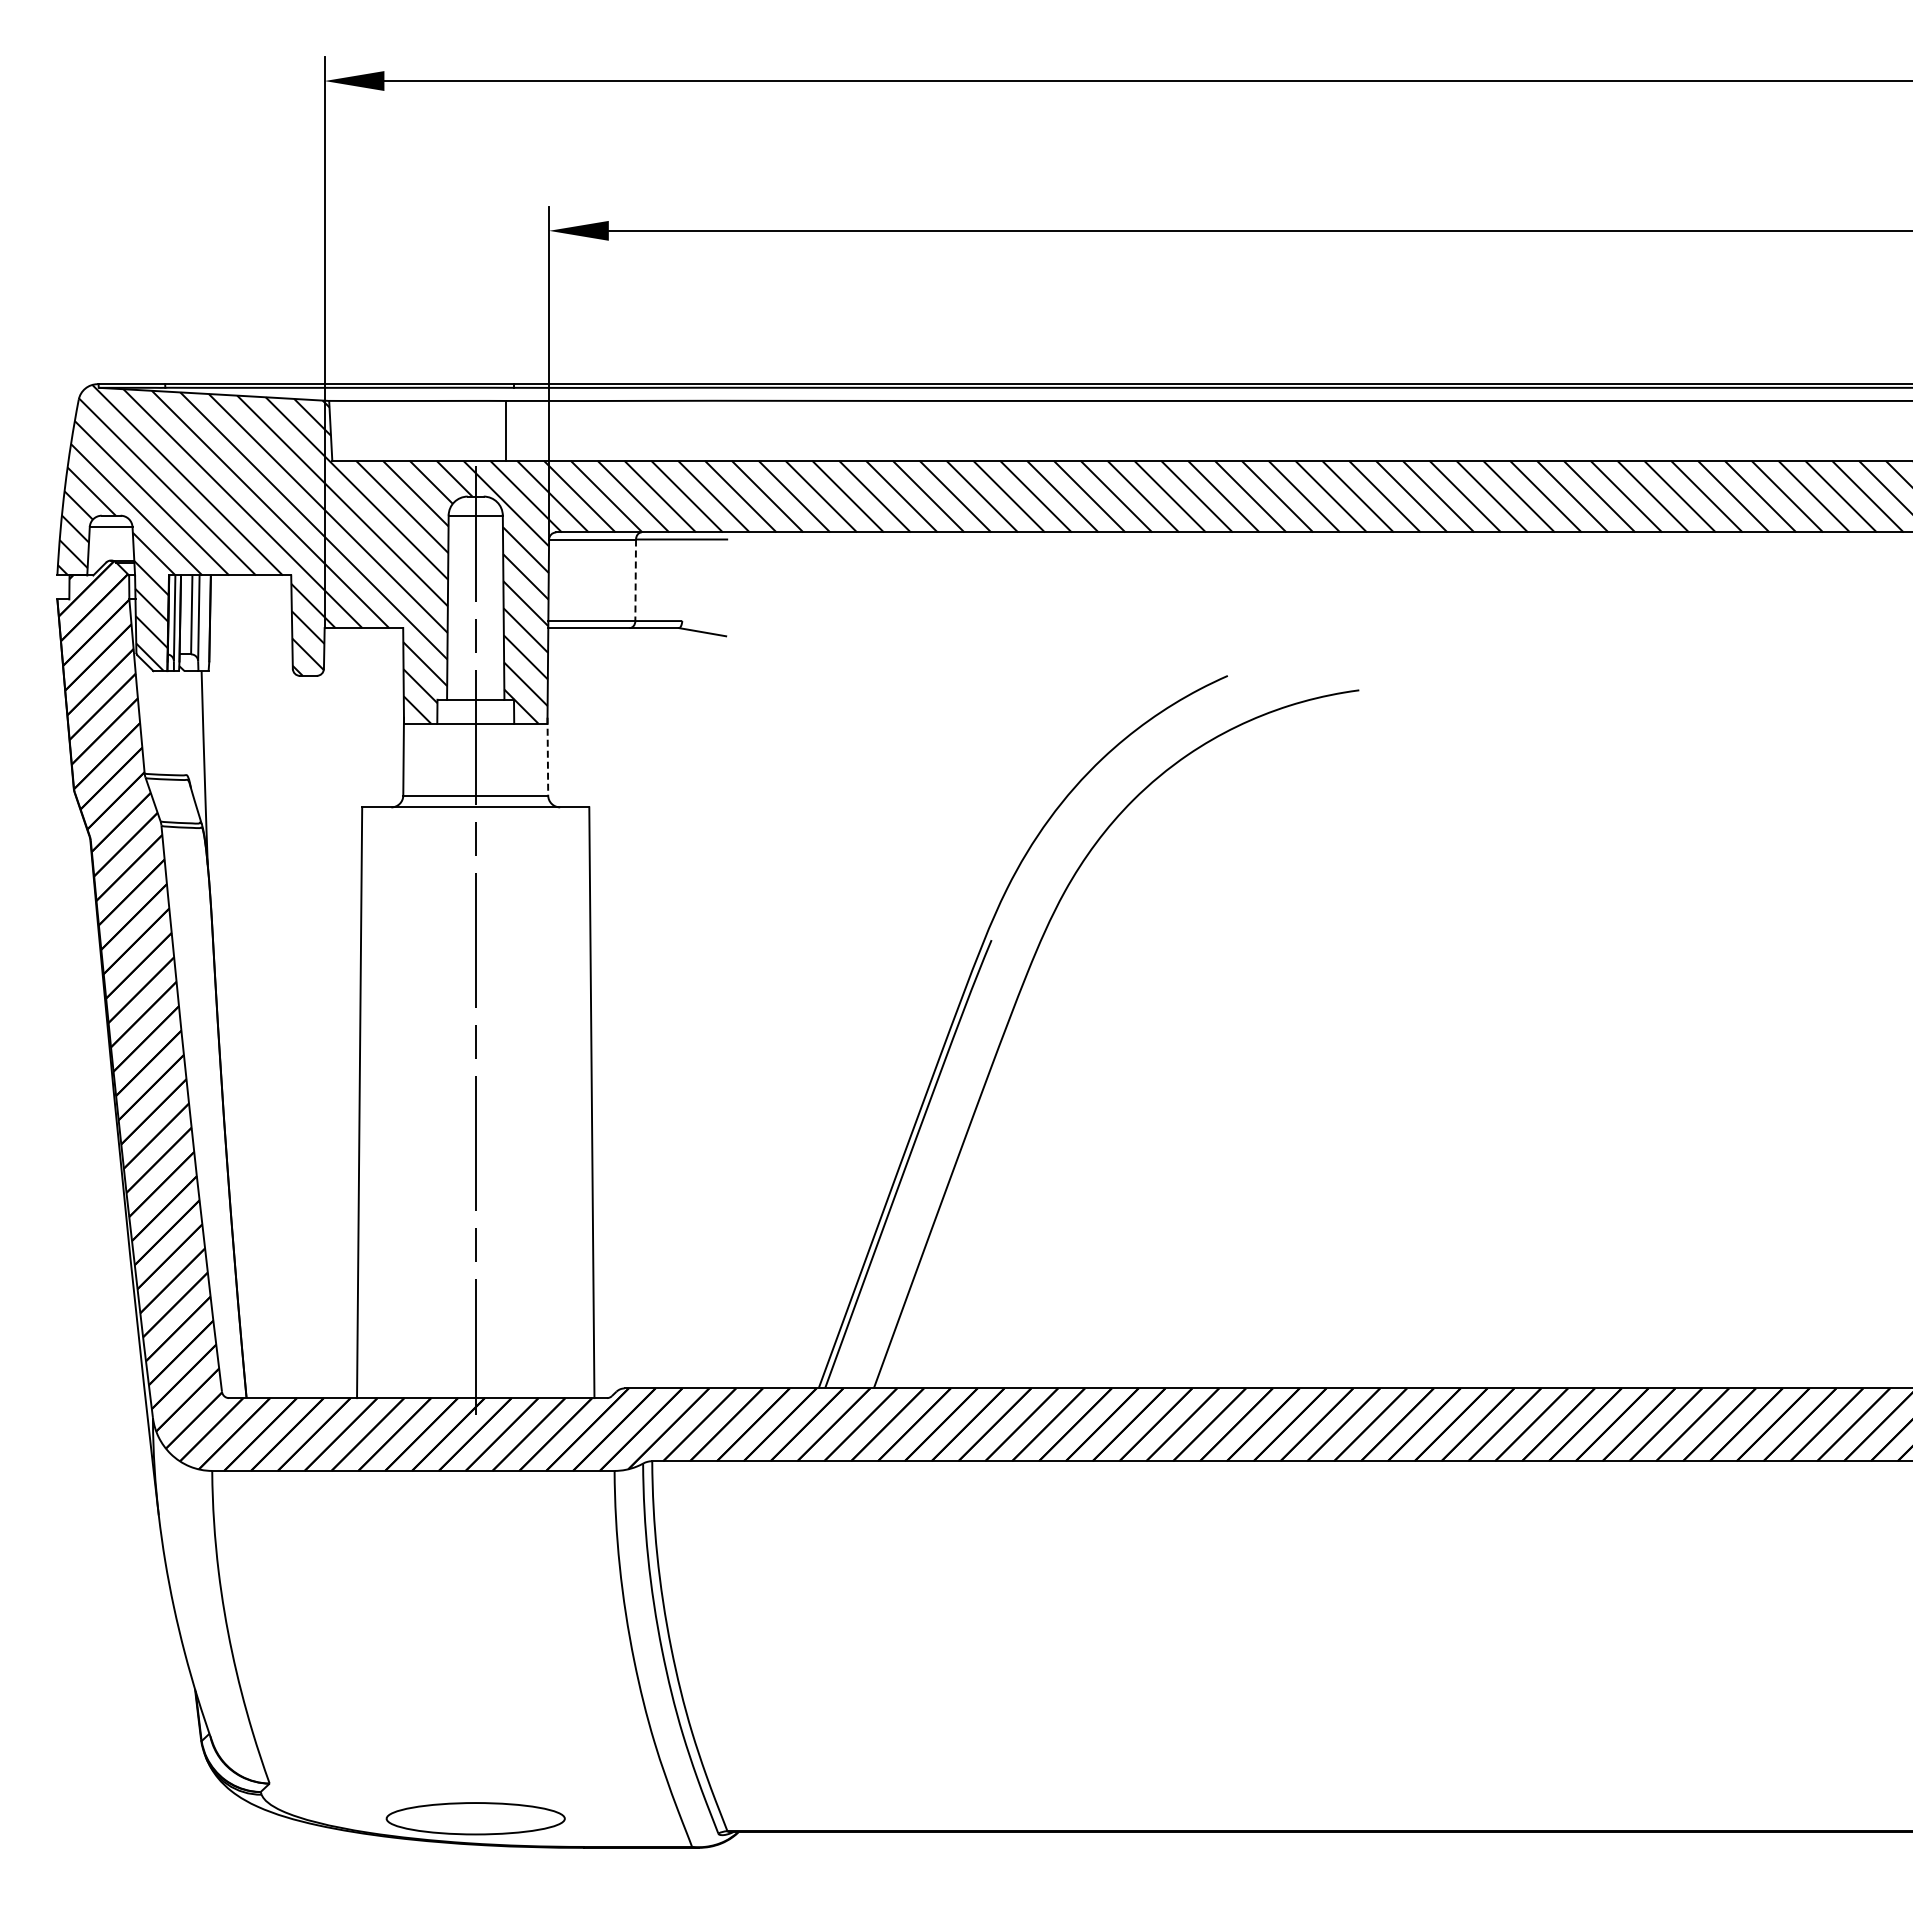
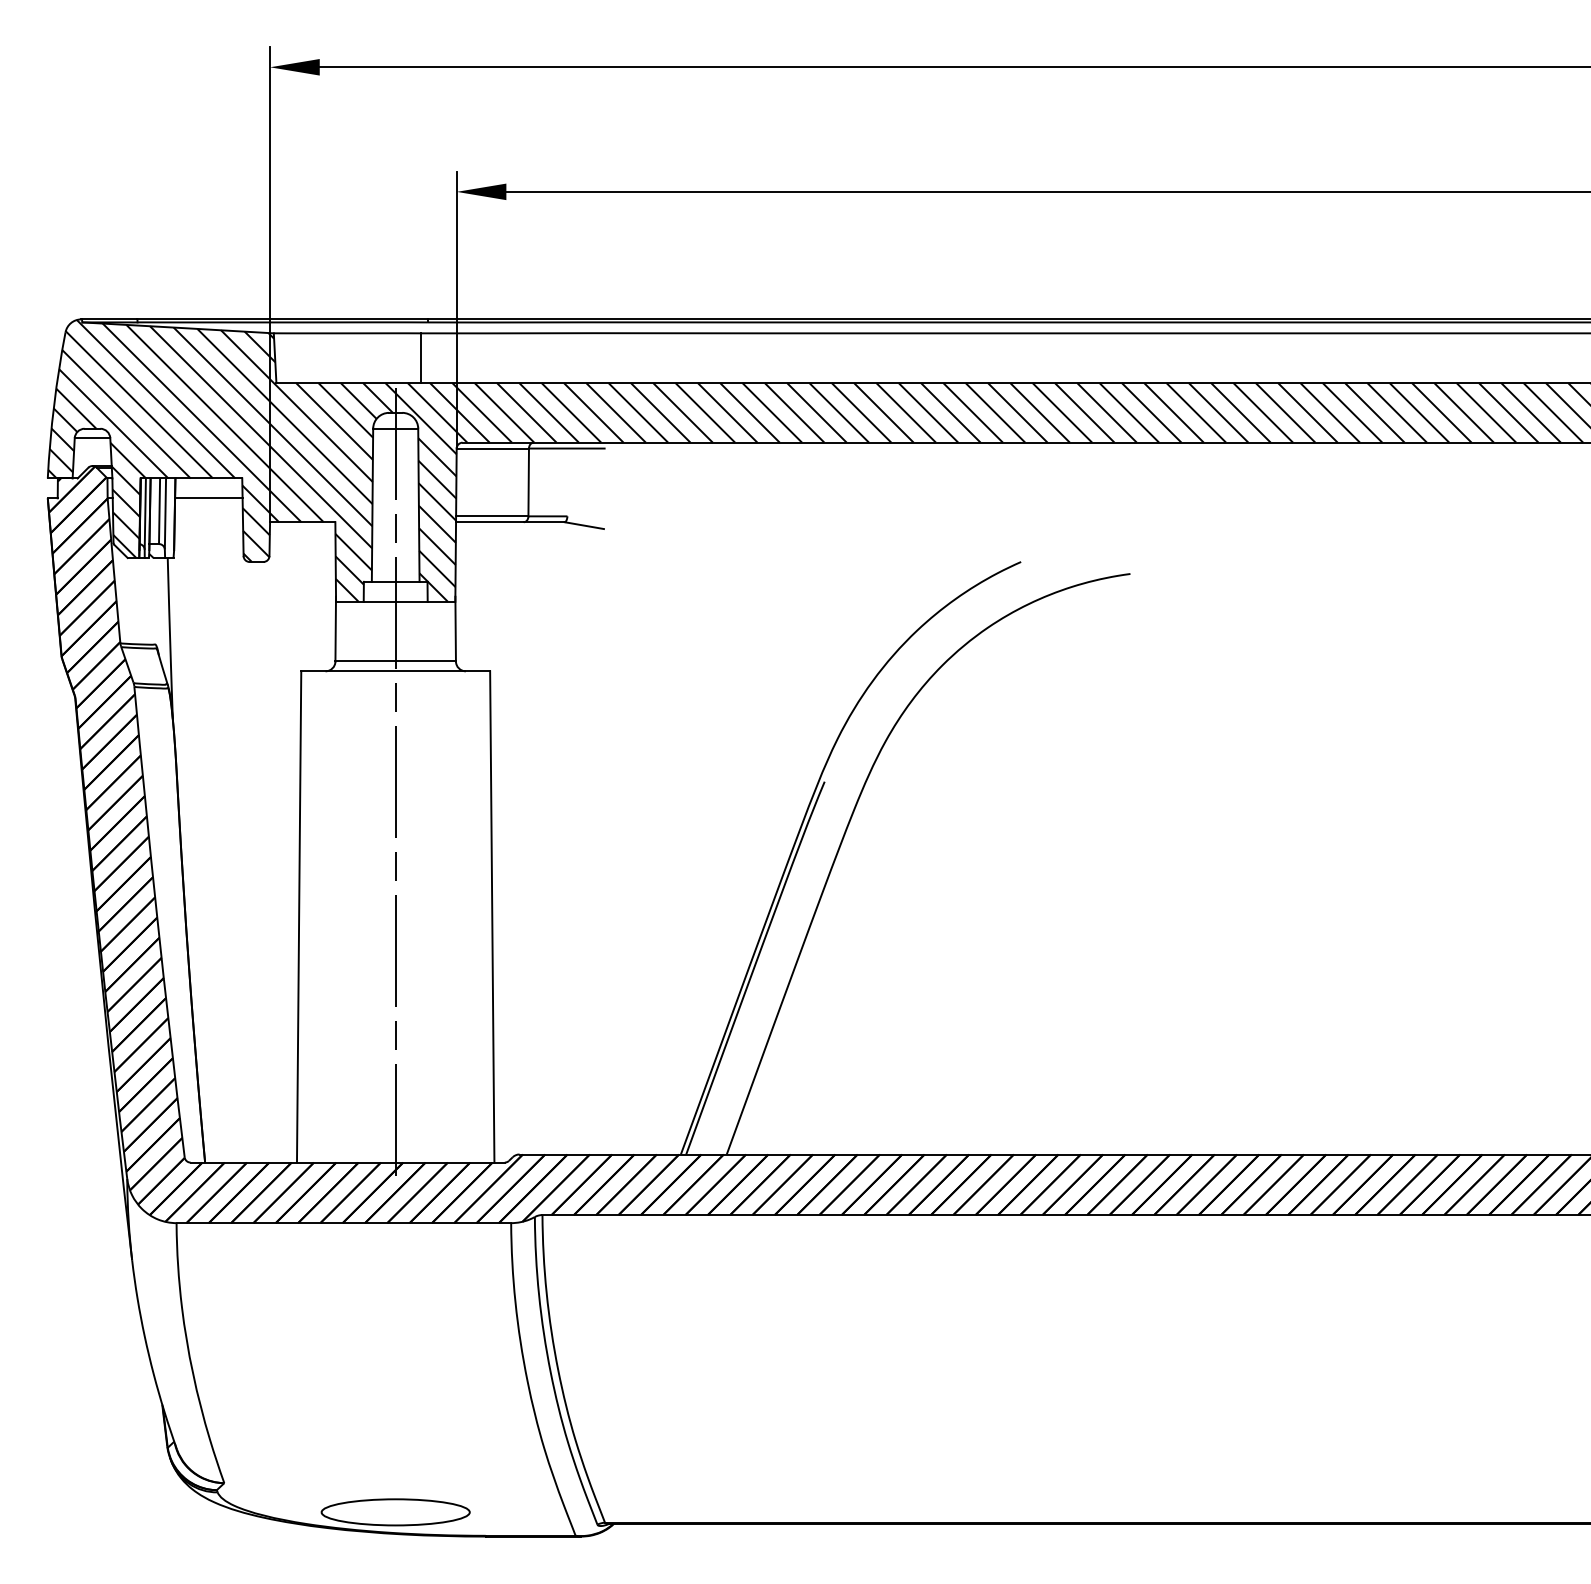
line: (635, 580) -> (528, 482), dashed -> solid
line: (250, 599) -> (208, 498), added
line: (547, 756) -> (455, 629), dashed -> solid

